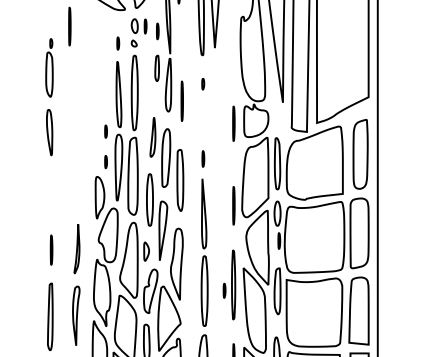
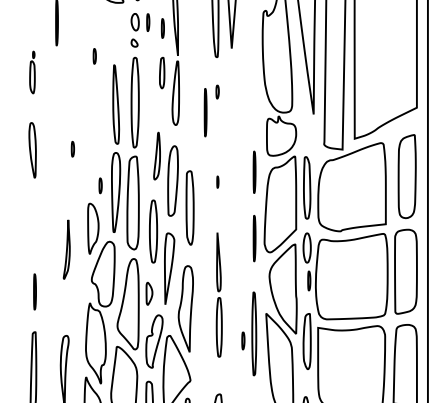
part: (118, 43) -> (95, 56), moved
part: (49, 67) -> (32, 71), size x0.6
line: (181, 100) -> (204, 111), moved
line: (233, 123) -> (254, 171), moved
part: (105, 131) -> (72, 149), moved
part: (203, 158) -> (217, 181), size x0.6
part: (76, 249) -> (66, 250), moved
part: (204, 252) -> (219, 294), size x0.7

